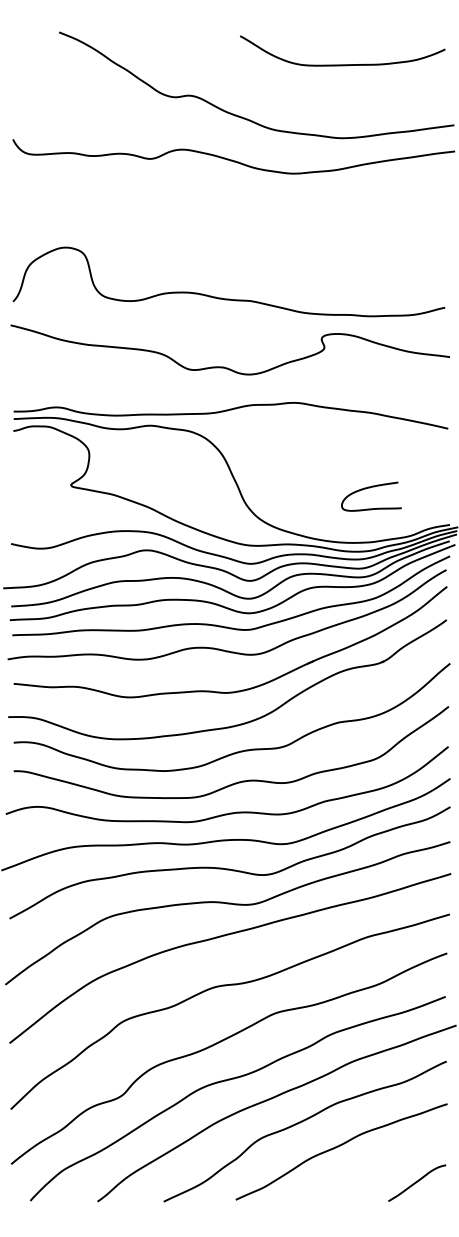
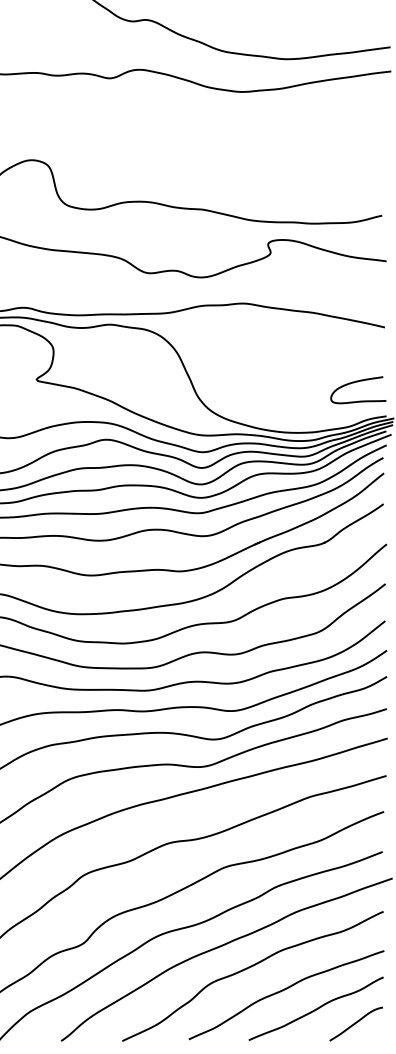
curve: (370, 488) -> (357, 382), moved
curve: (373, 1166) -> (315, 1008), added

